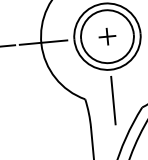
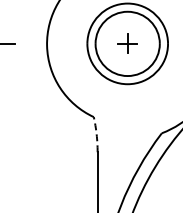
line: (43, 42) -> (49, 43), removed
line: (113, 100) -> (127, 121), removed
arc: (88, 113) -> (96, 134), solid -> dashed

